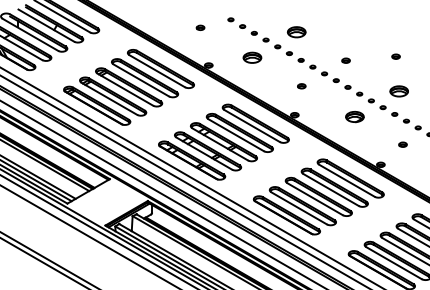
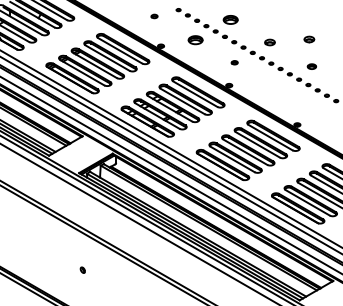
part: (396, 55) -> (309, 38), size x1.6
part: (345, 60) -> (269, 42), size x1.6
part: (398, 91) -> (311, 66), size x0.6
part: (354, 117) -> (276, 87), removed
part: (402, 144) -> (314, 108), removed

